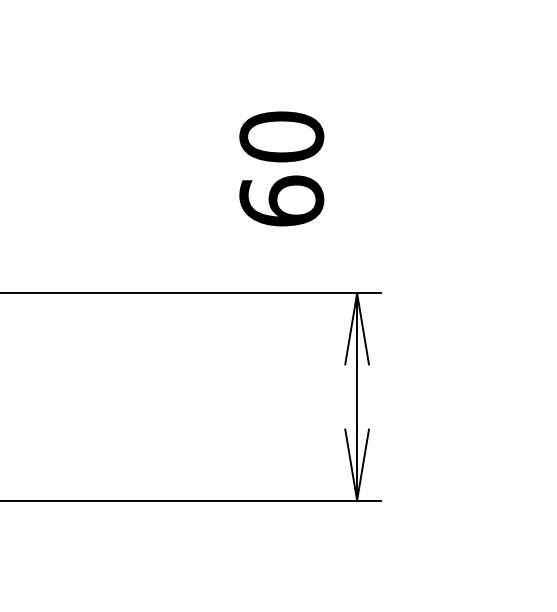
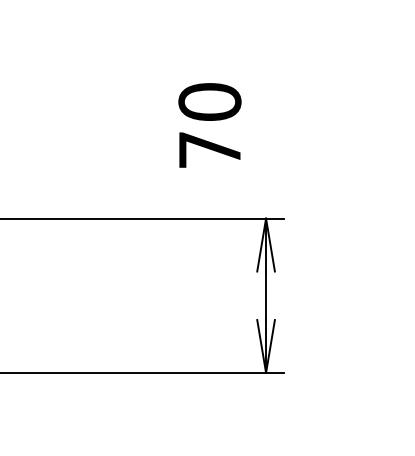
text: (281, 200) -> (209, 149), 60 -> 70

